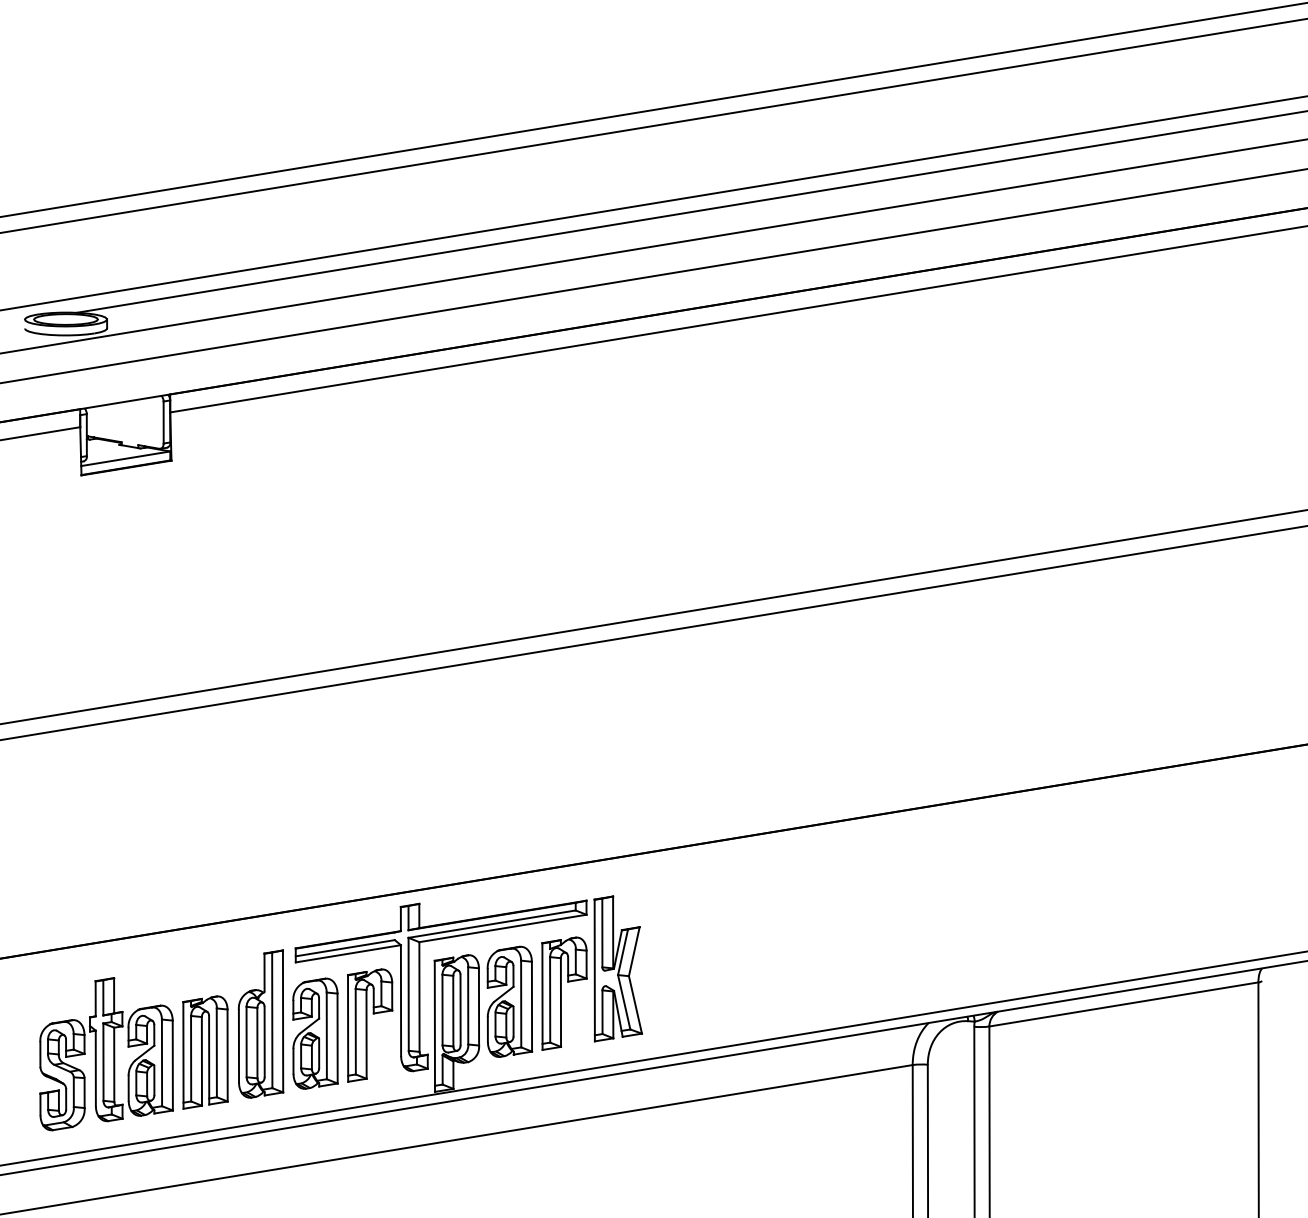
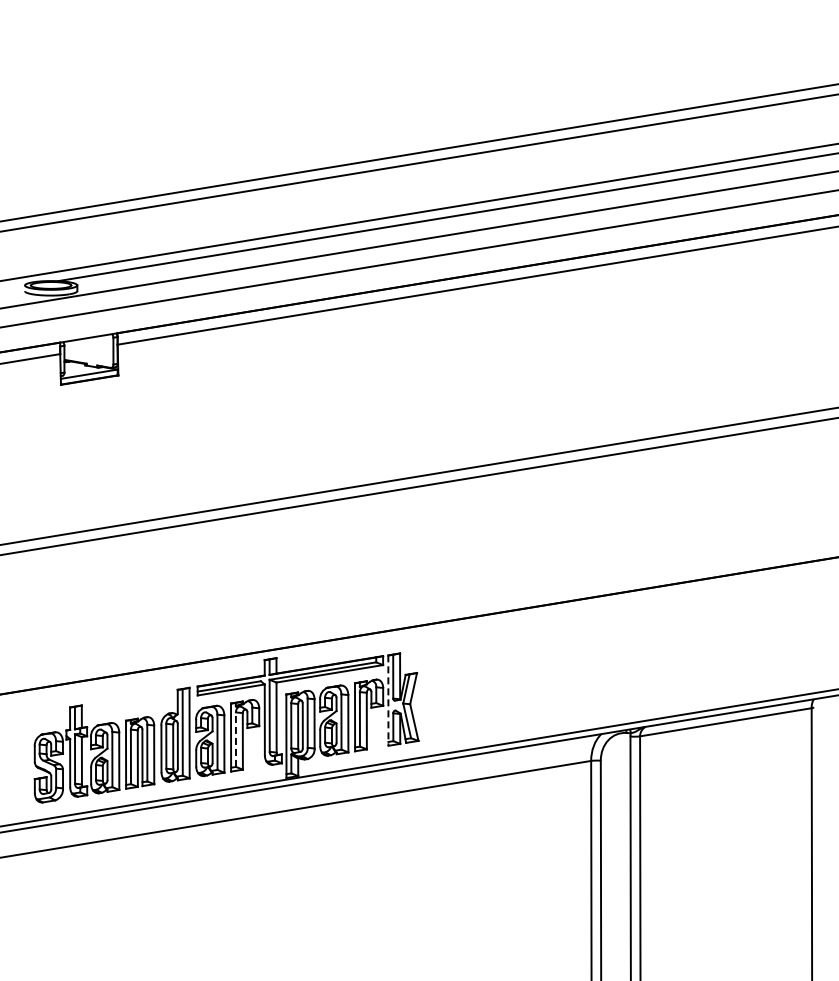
line: (594, 971) -> (388, 701), solid -> dashed
line: (355, 1031) -> (235, 739), solid -> dashed

